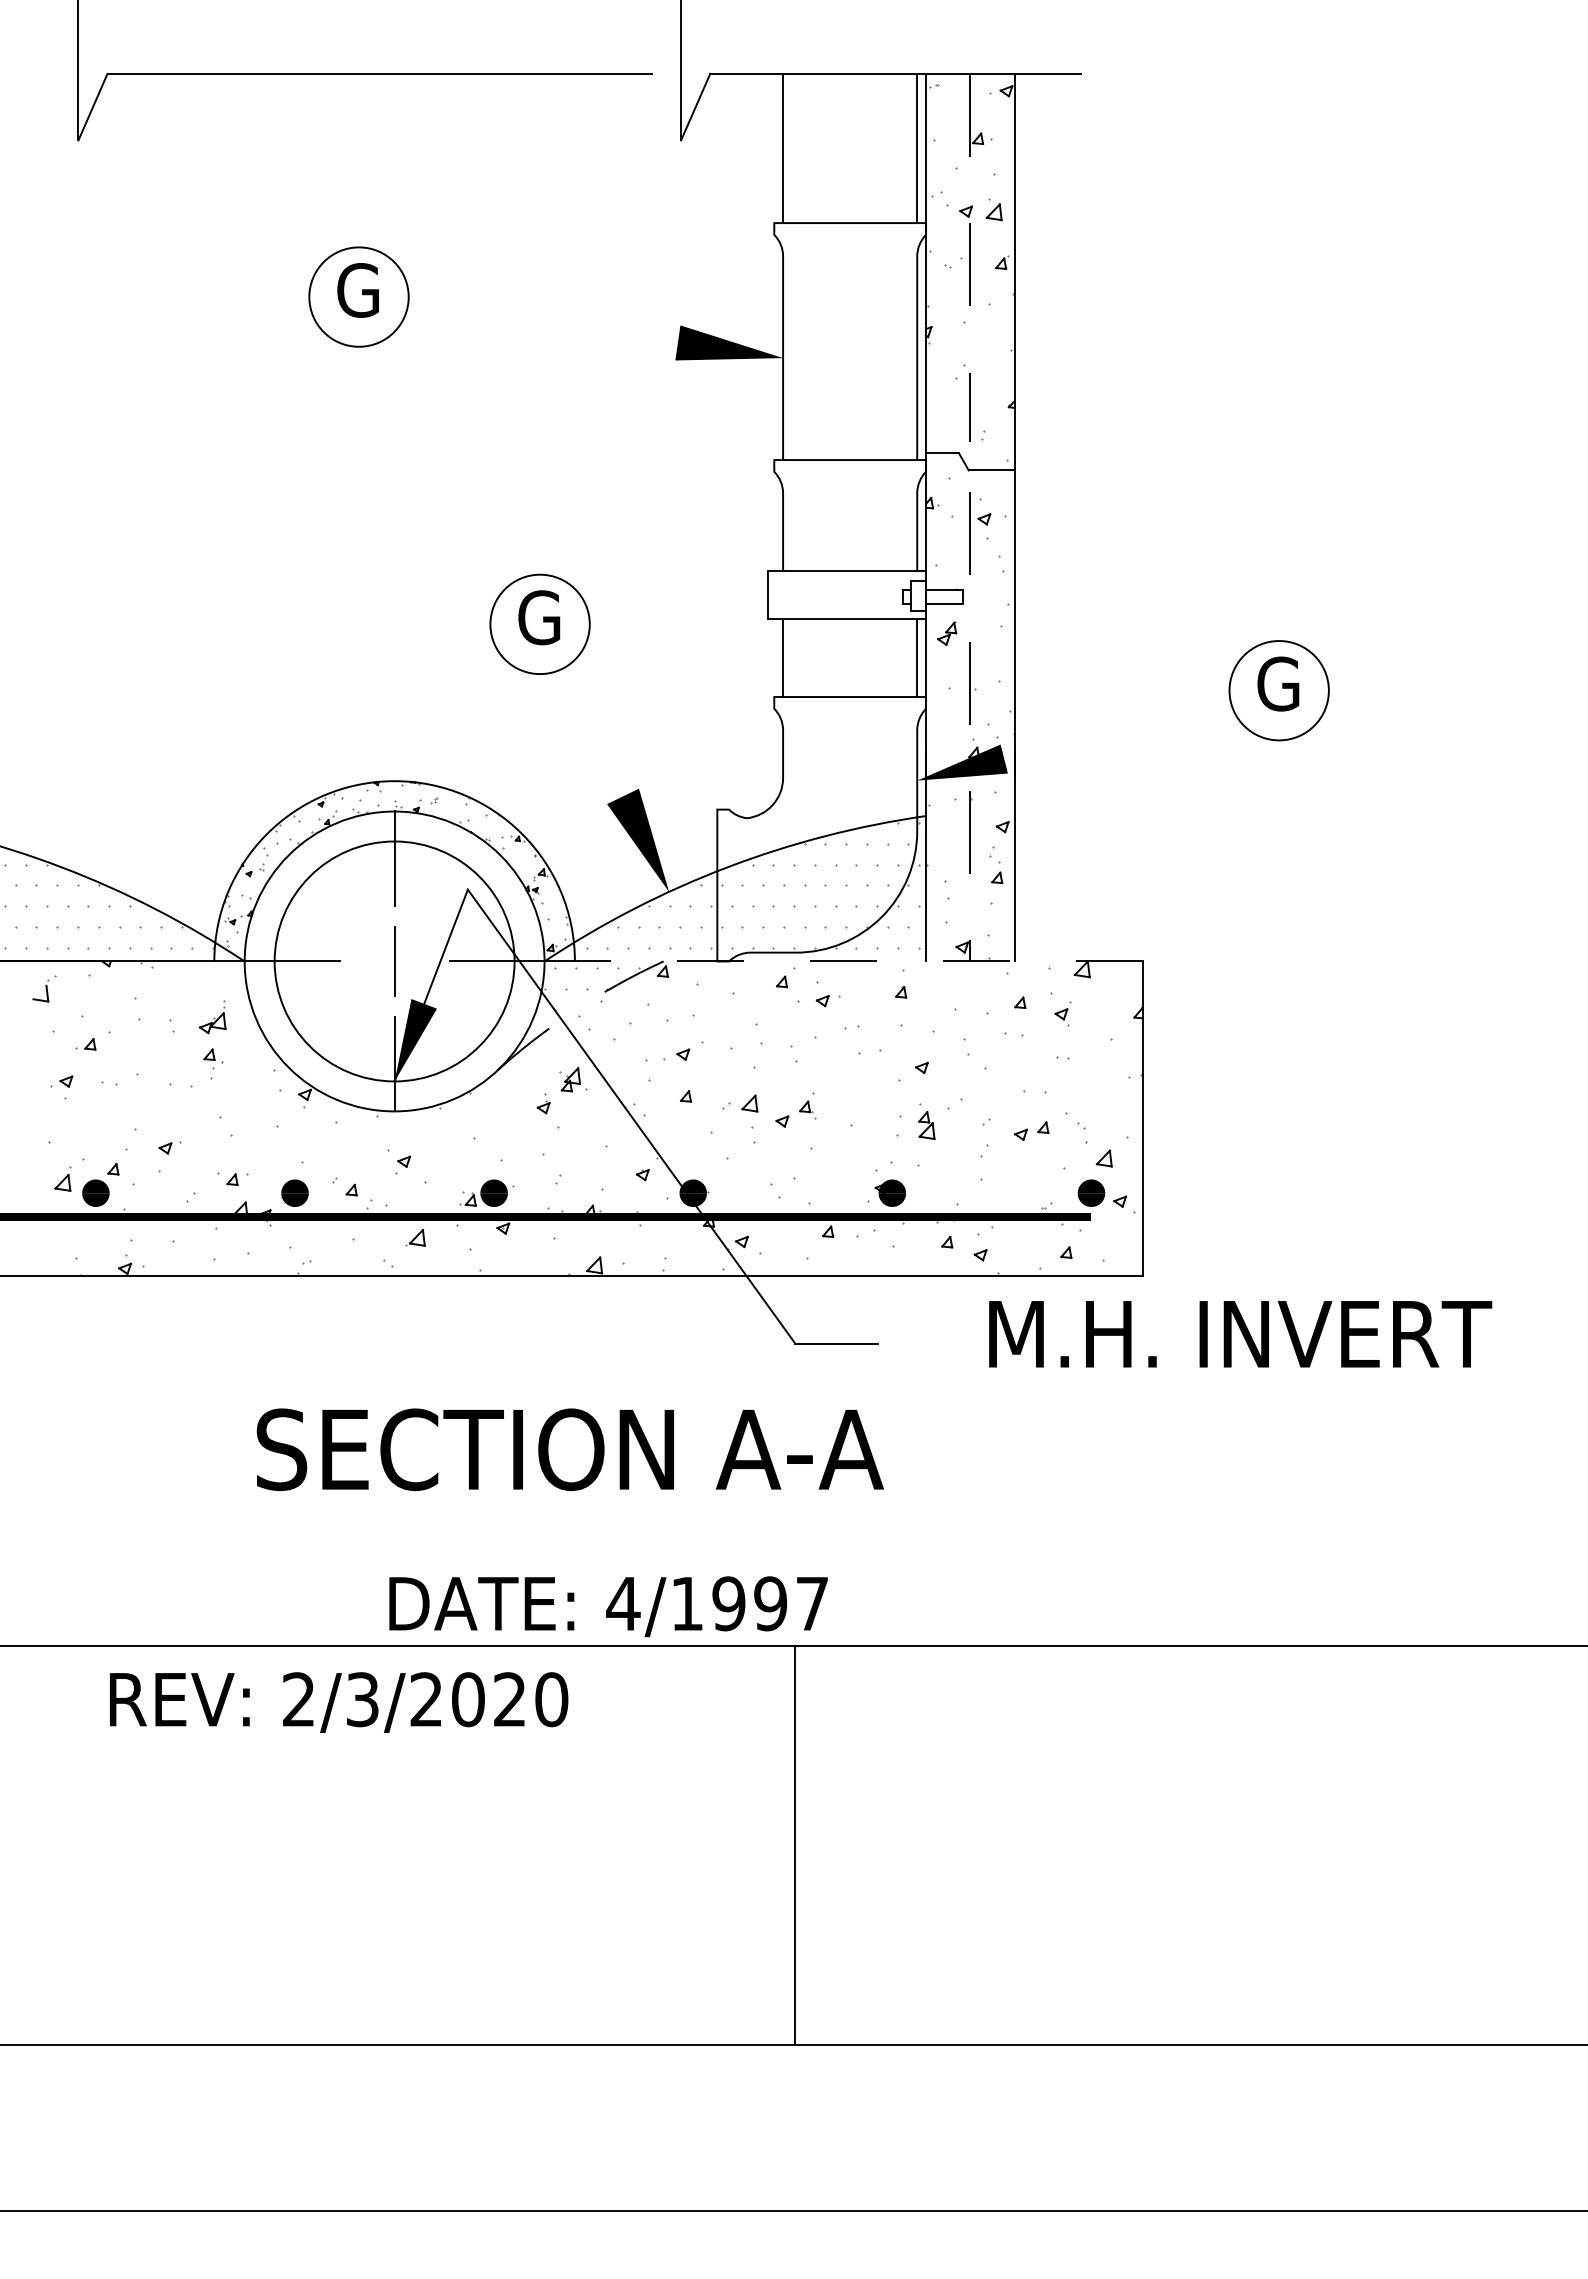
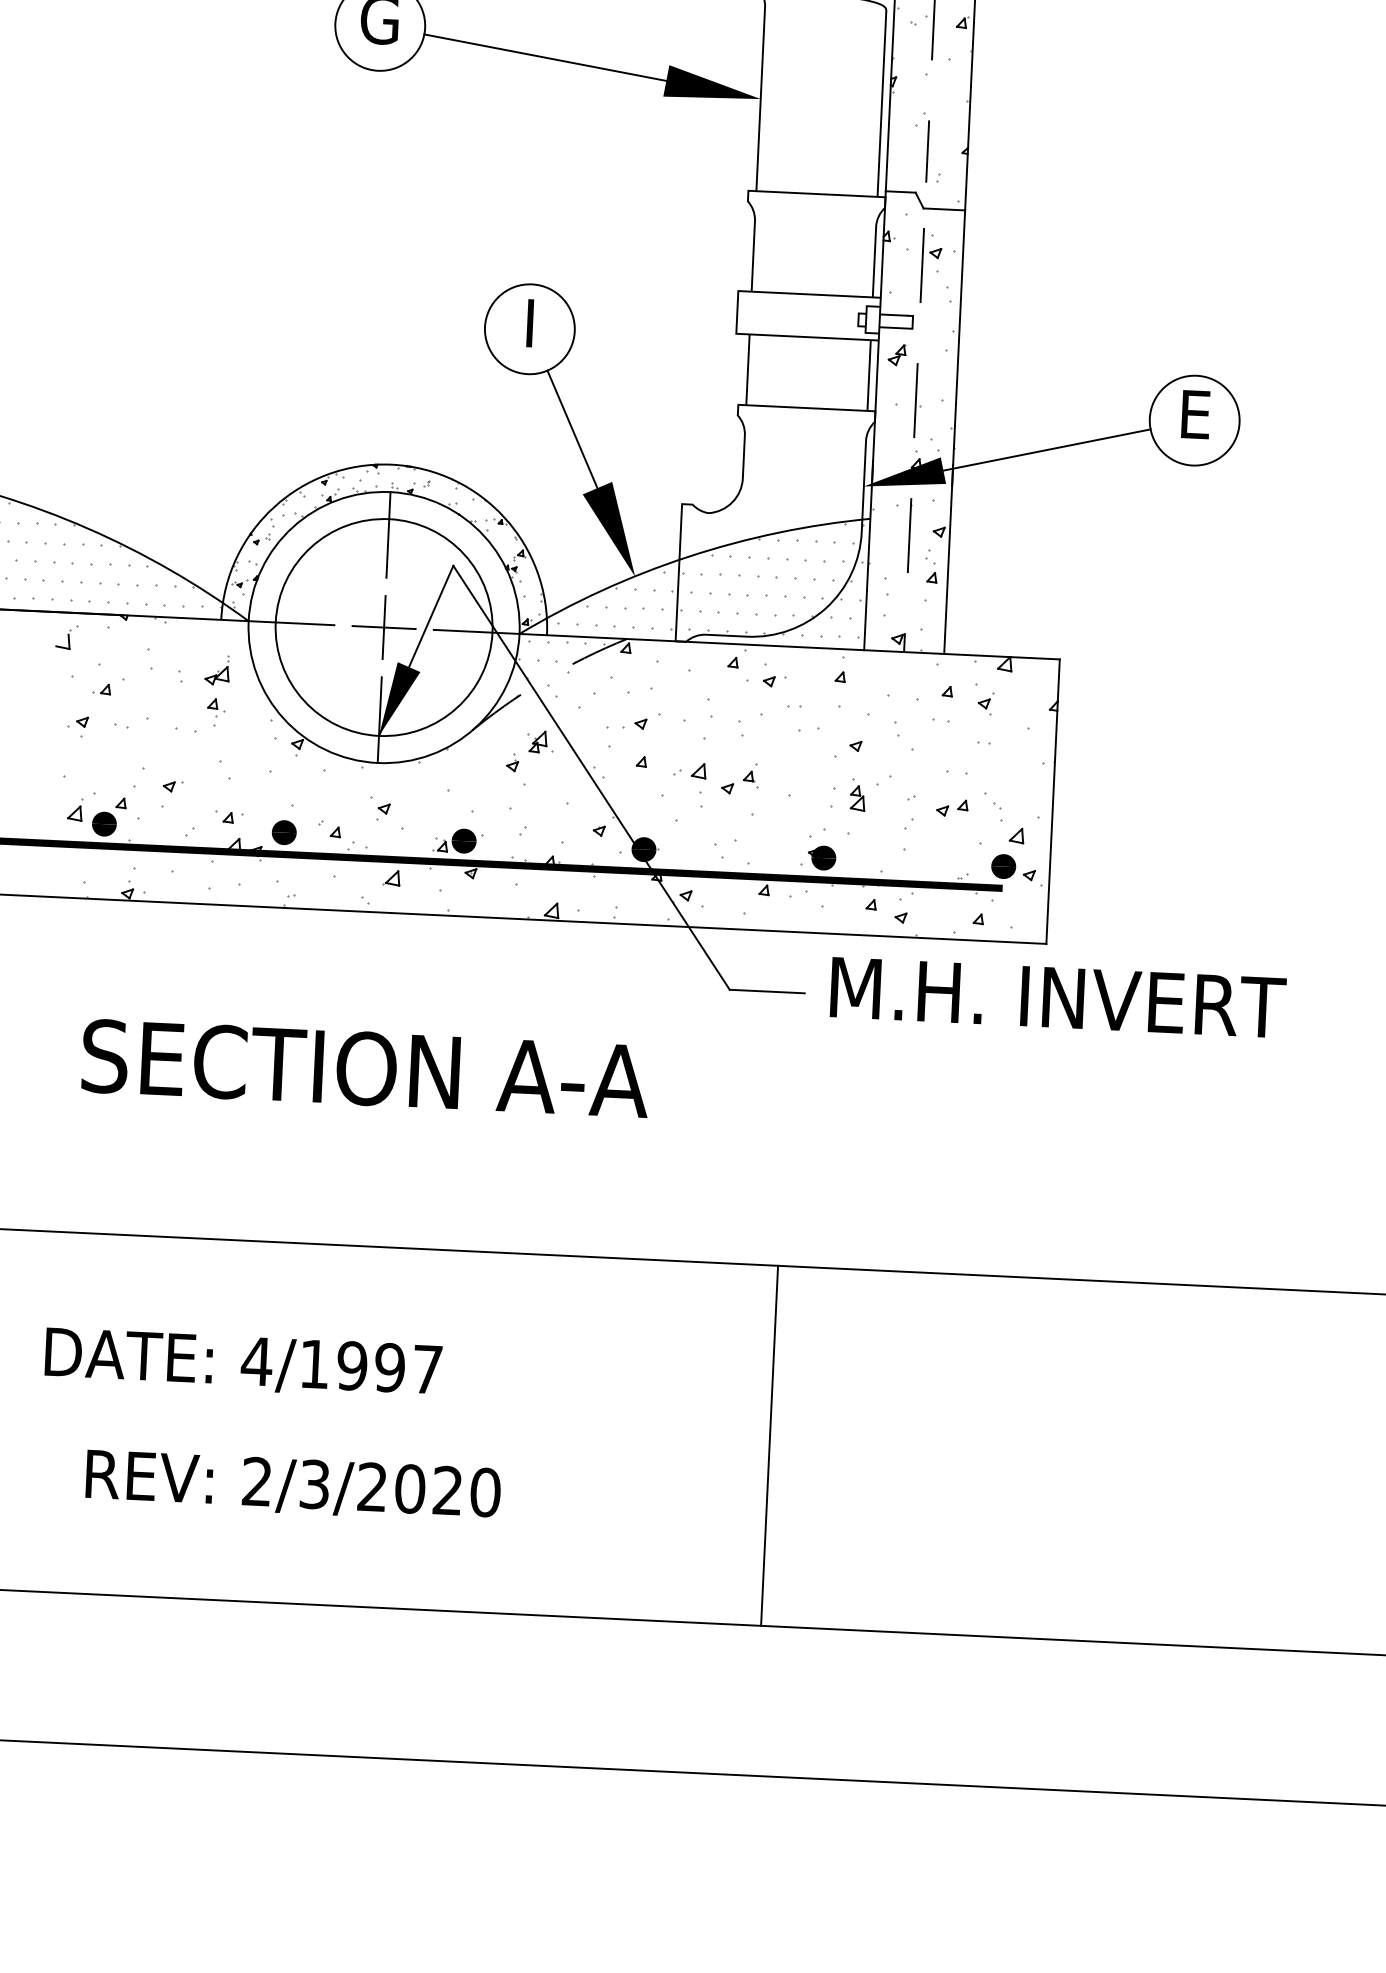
line: (542, 323) -> (544, 57), added
text: (539, 617) -> (529, 323), G -> I
text: (1278, 683) -> (1194, 414), G -> E
line: (1117, 730) -> (1046, 449), added
line: (592, 732) -> (572, 429), added
line: (394, 961) -> (384, 627), added
line: (844, 961) -> (790, 646), dashed -> solid
text: (1240, 1334) -> (1058, 997), moved
text: (569, 1449) -> (365, 1068), moved
text: (608, 1606) -> (243, 1363), moved
text: (339, 1702) -> (293, 1486), moved
line: (795, 1844) -> (770, 1445), moved

